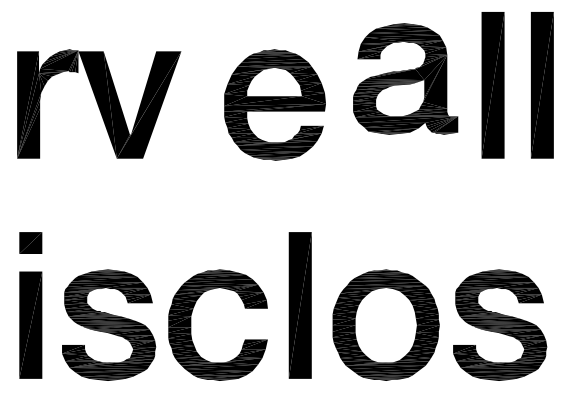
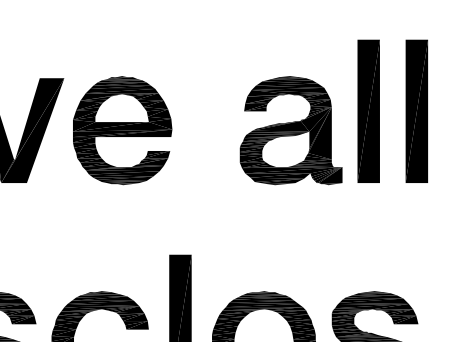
part: (405, 78) -> (291, 130), moved
part: (274, 104) -> (122, 130), moved

